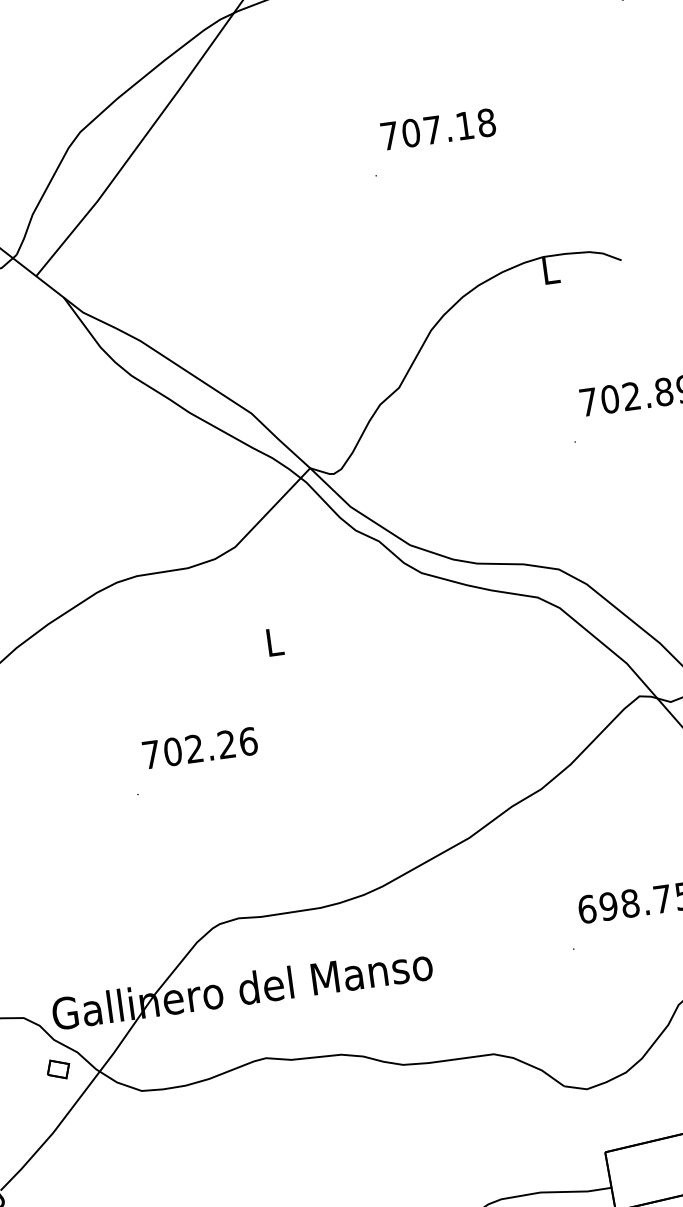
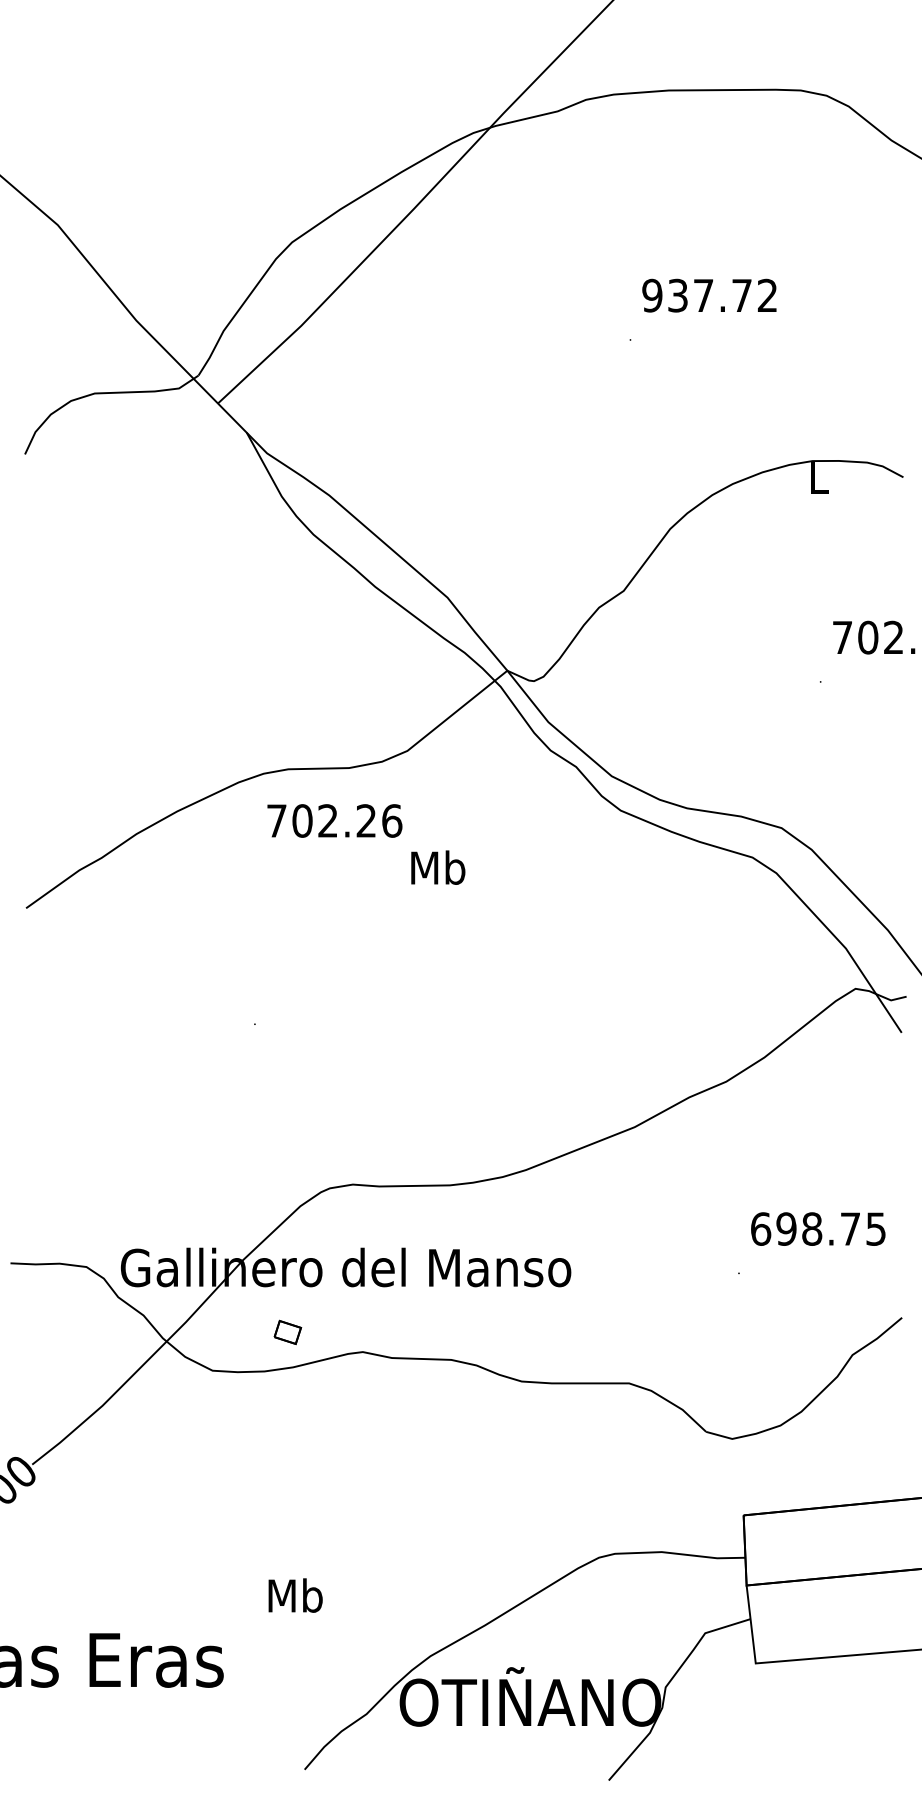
text: (437, 129) -> (709, 295), 707.18 -> 937.72
text: (274, 641) -> (438, 867), L -> Mb
text: (199, 747) -> (334, 820), moved
part: (58, 1069) -> (287, 1332), moved

